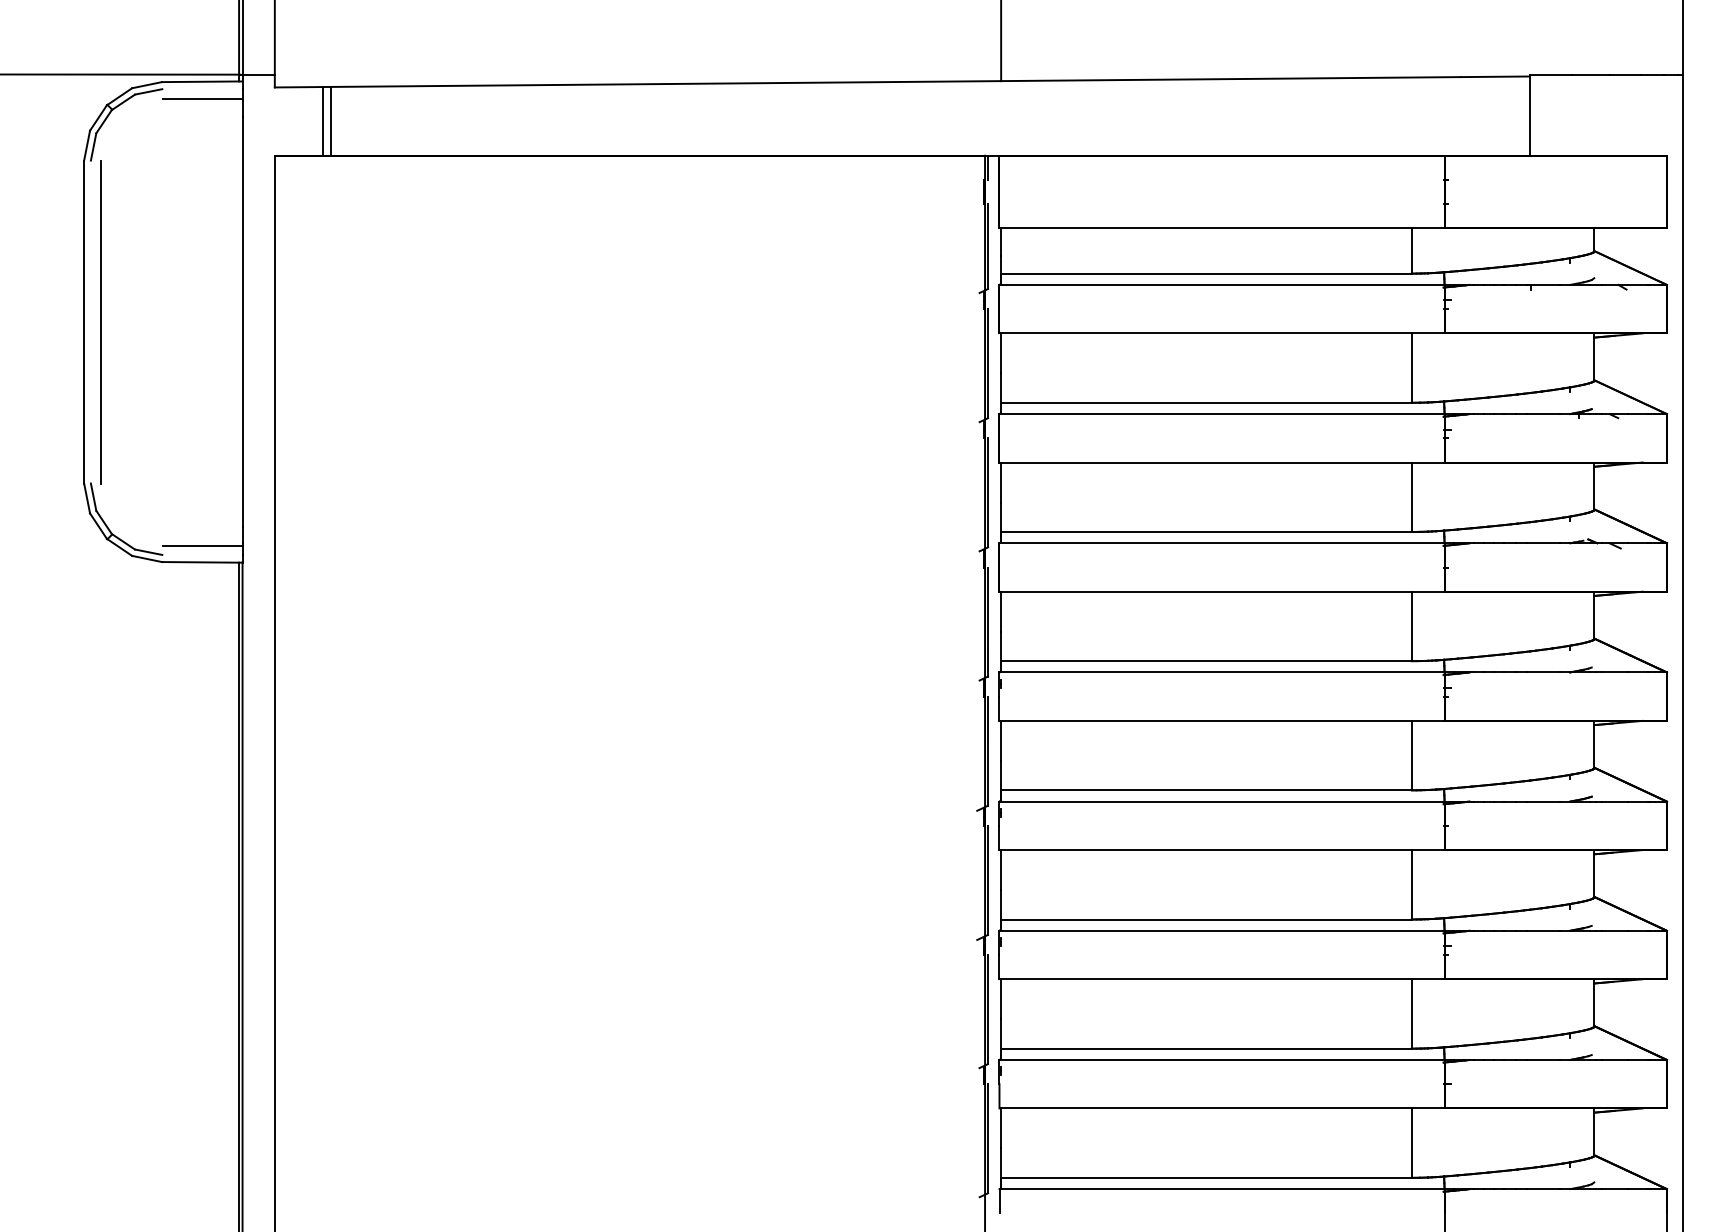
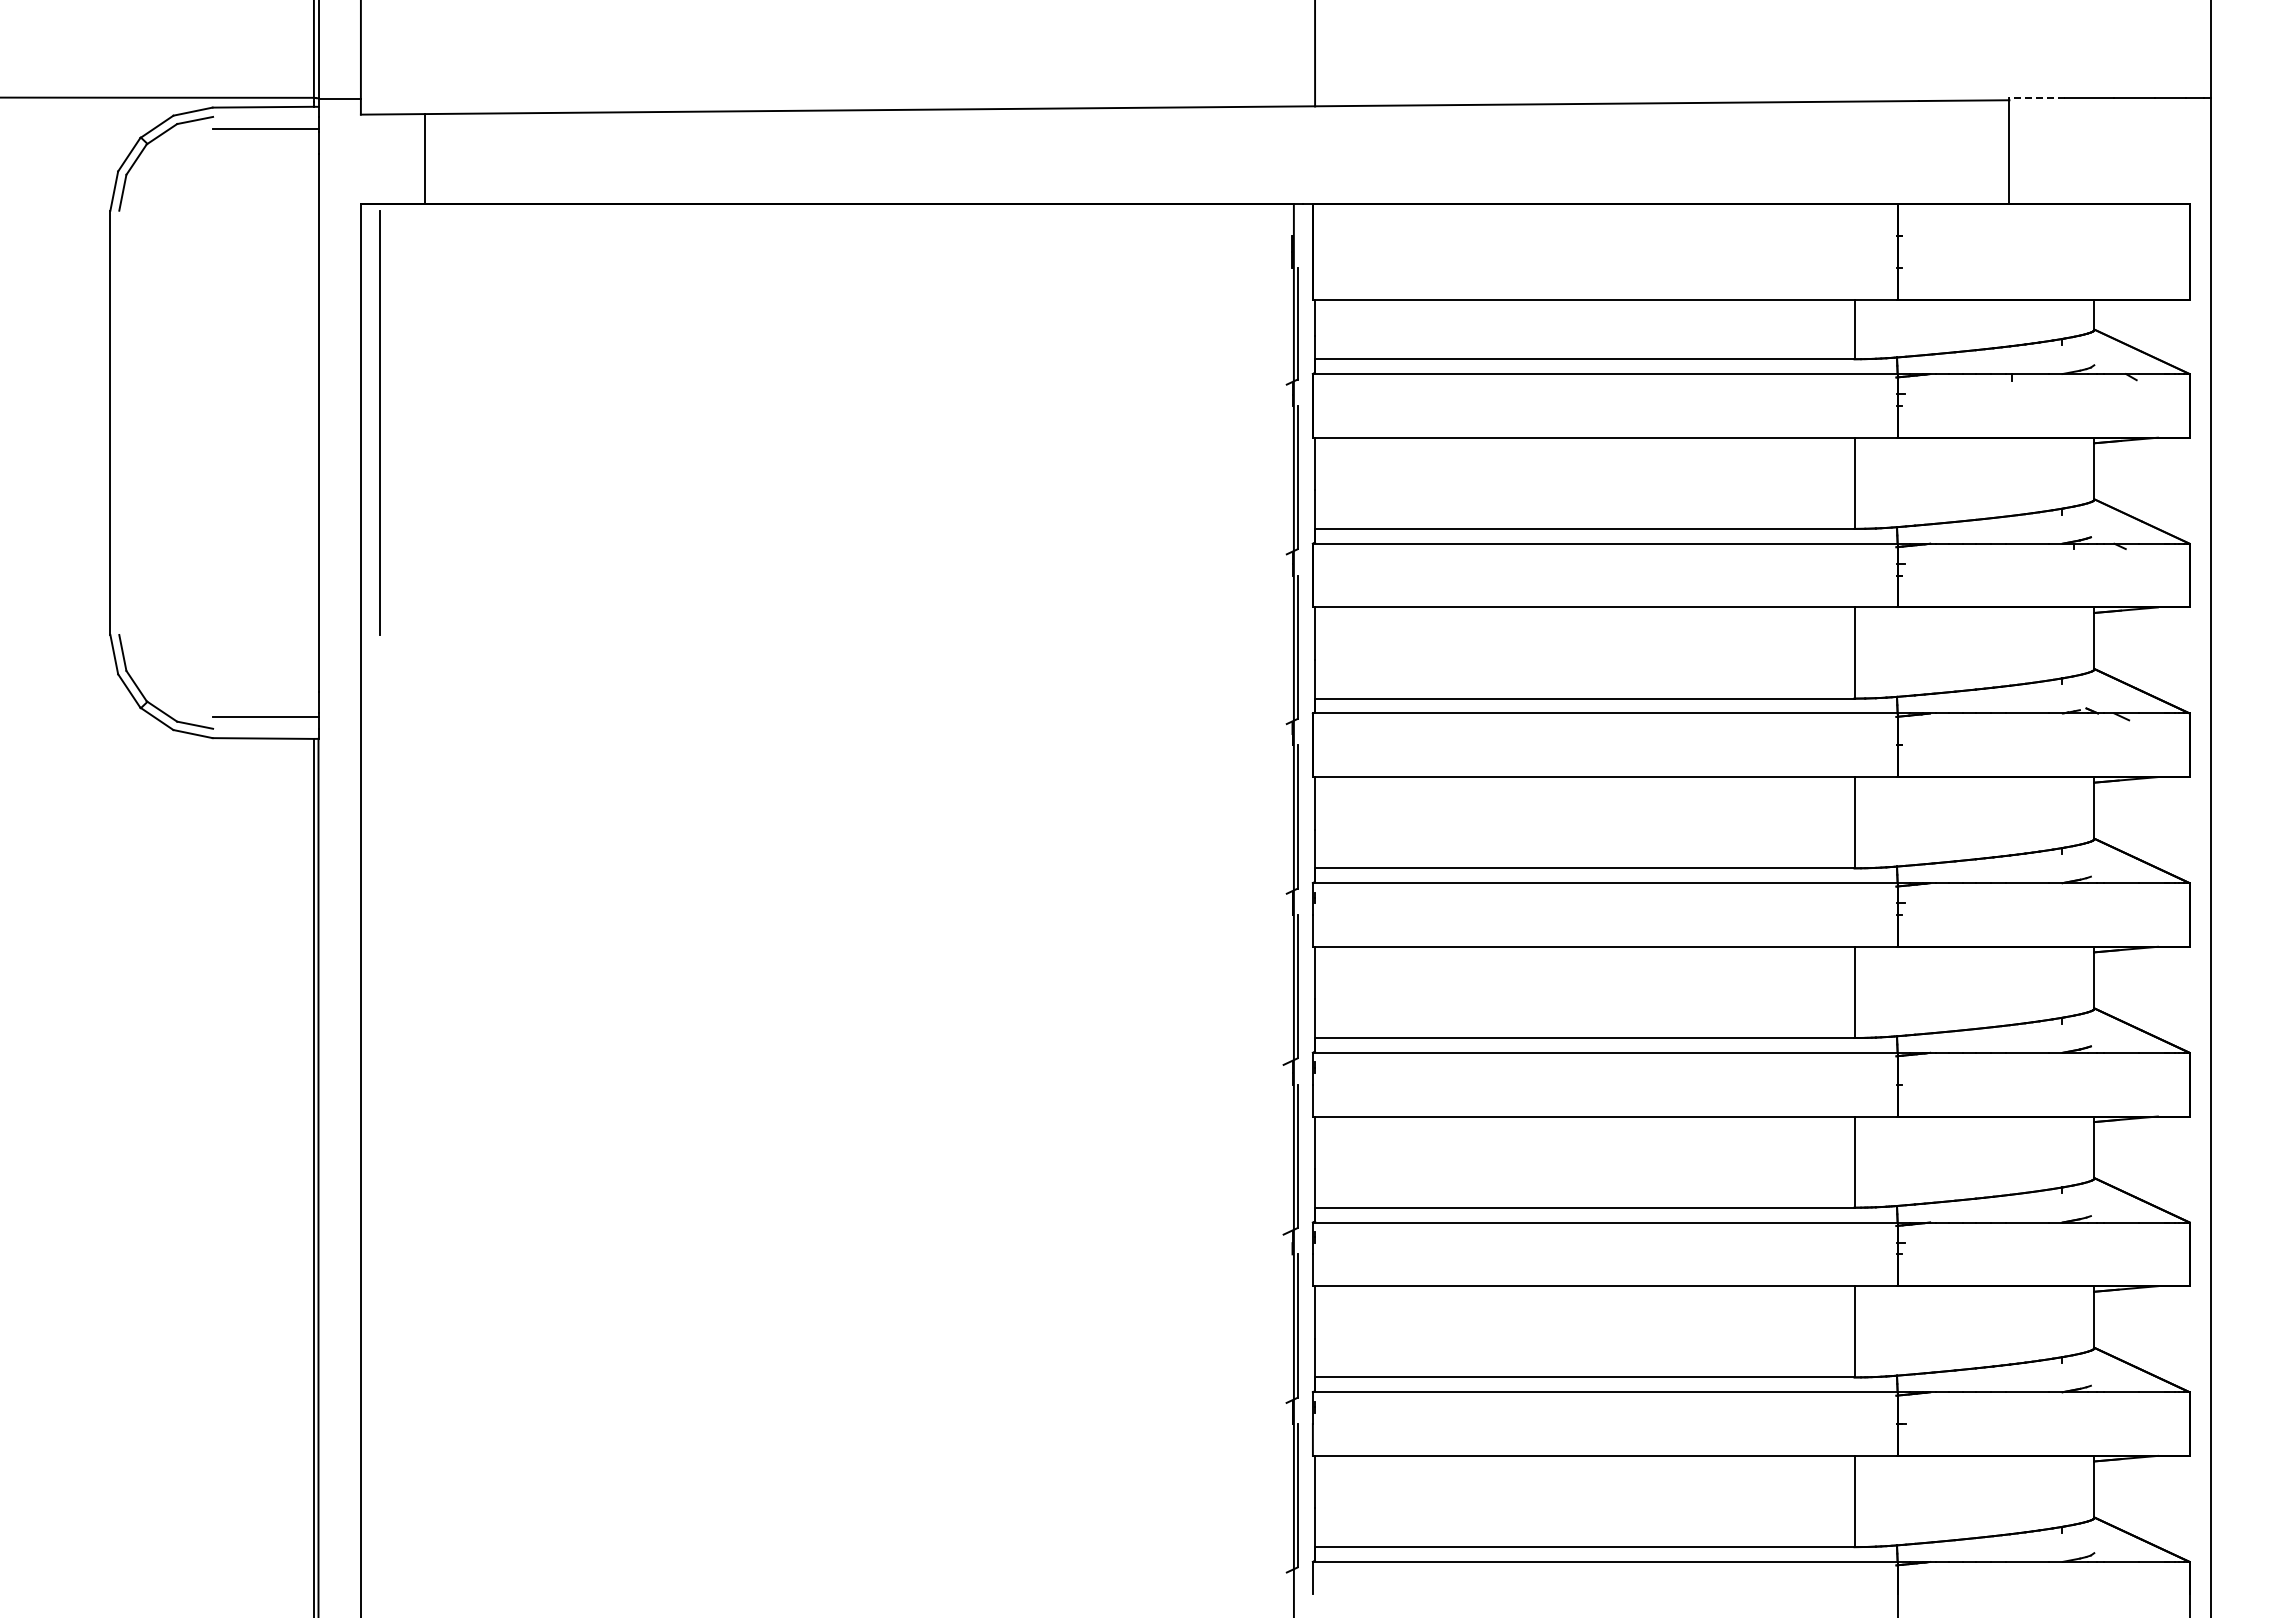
line: (1551, 75) -> (2037, 98), solid -> dashed
line: (331, 120) -> (435, 158), removed
line: (987, 168) -> (1297, 220), removed
line: (100, 321) -> (379, 422), moved

